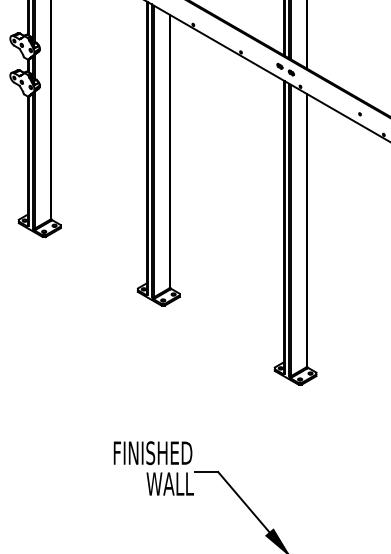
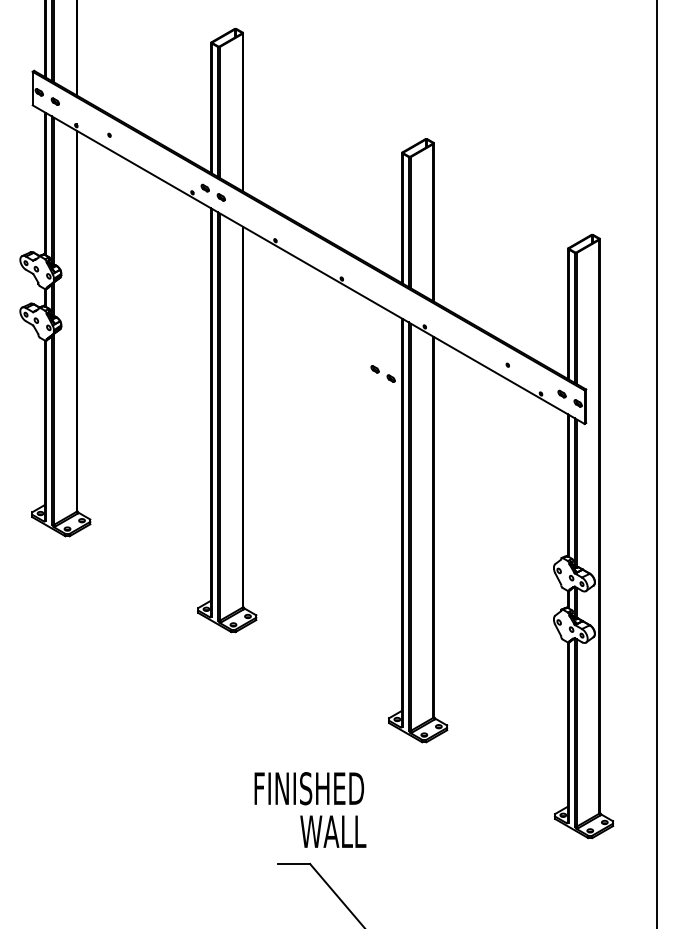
part: (285, 69) -> (382, 373), moved
text: (153, 468) -> (310, 809), moved

